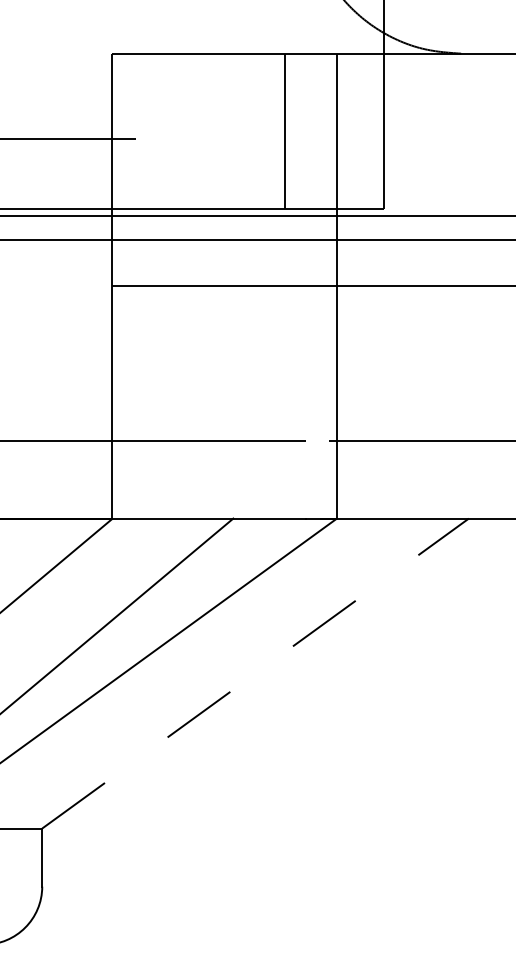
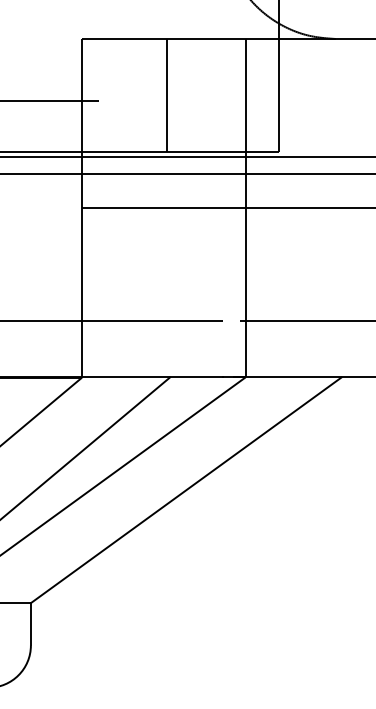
line: (284, 131) -> (166, 95), moved
line: (255, 673) -> (186, 490), dashed -> solid

